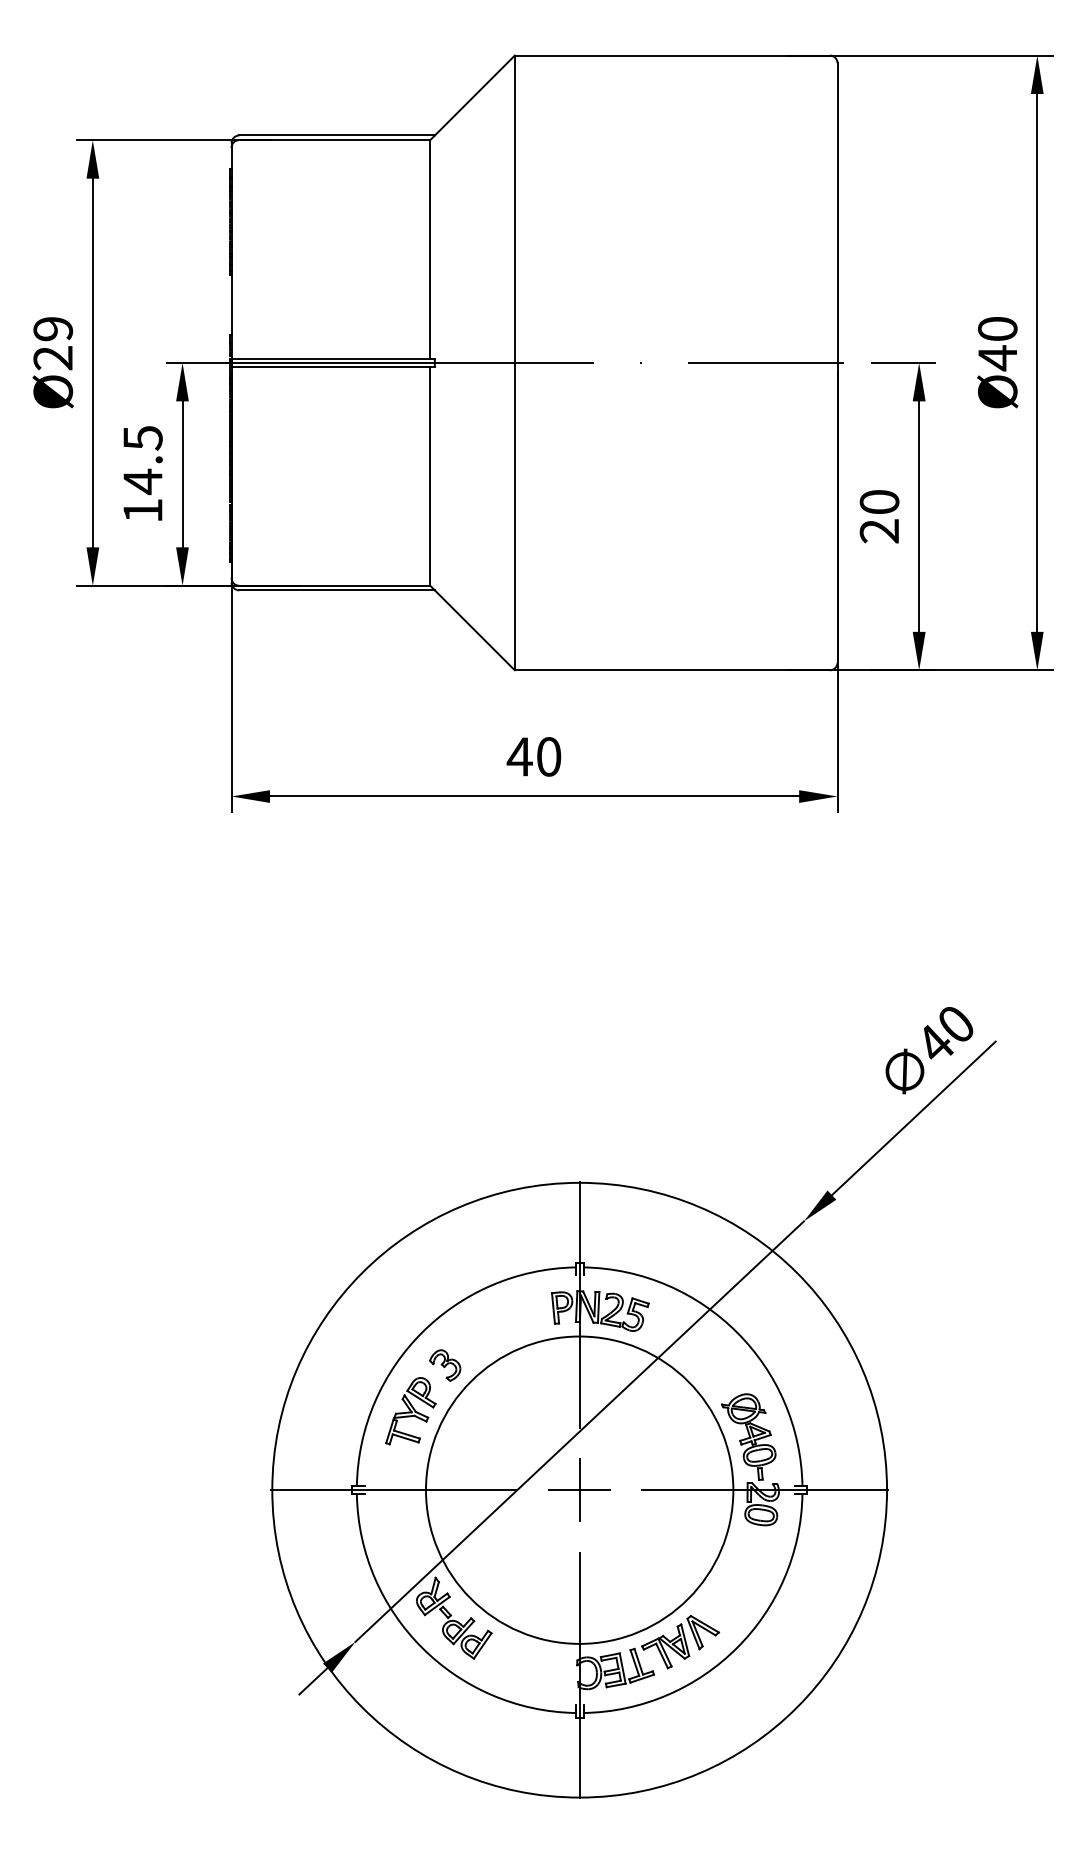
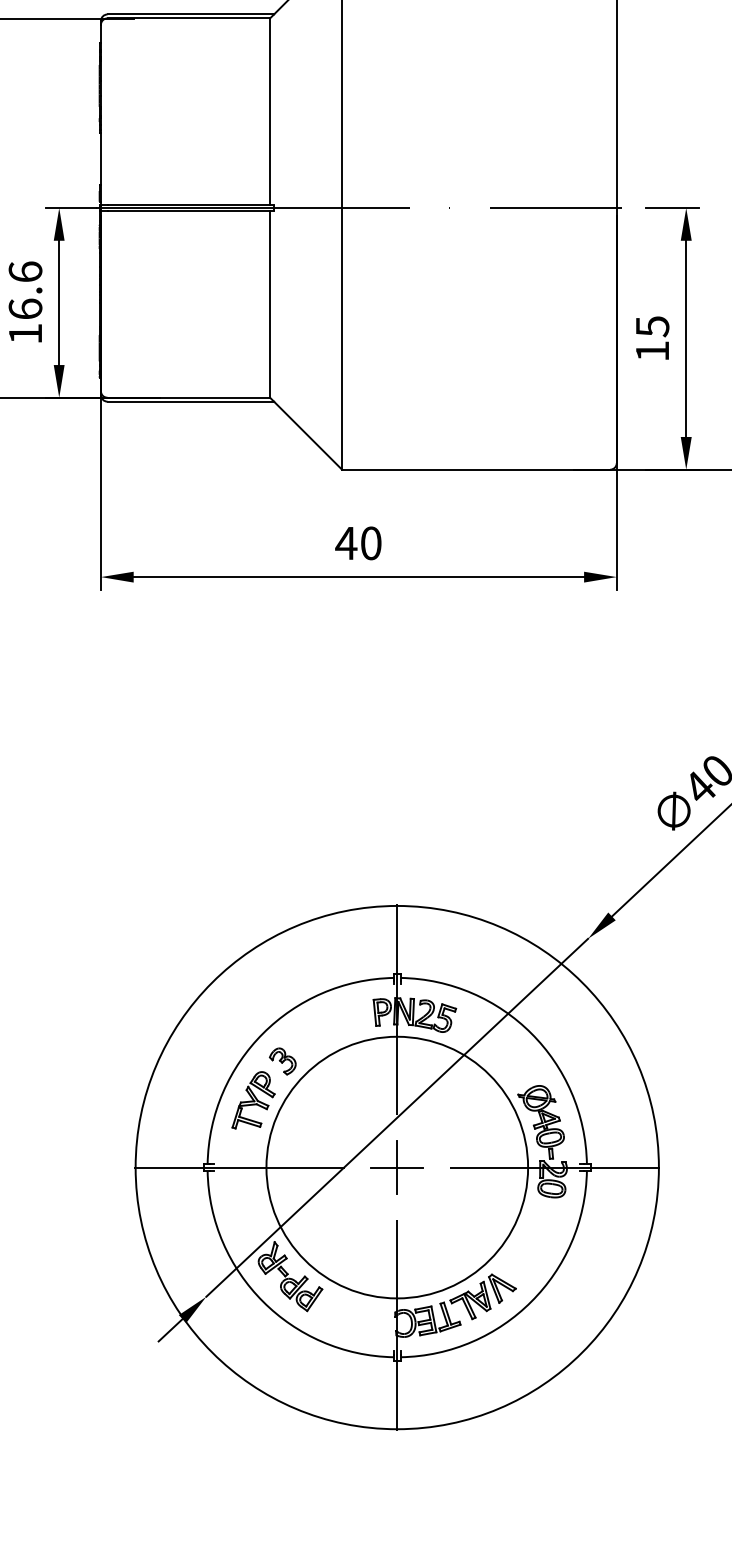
text: (142, 460) -> (25, 291), 14.5 -> 16.6
text: (879, 516) -> (652, 338), 20 -> 15

